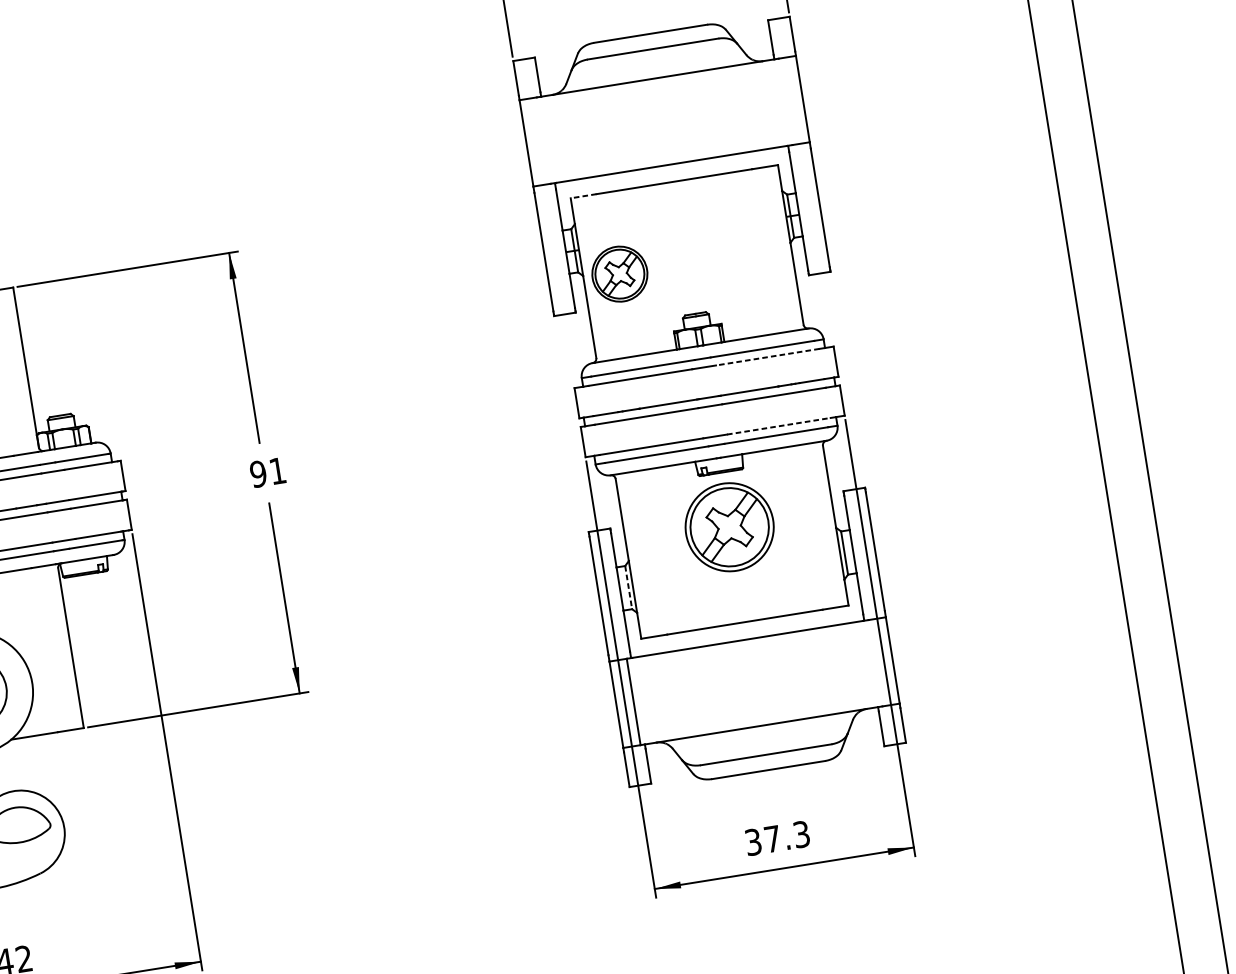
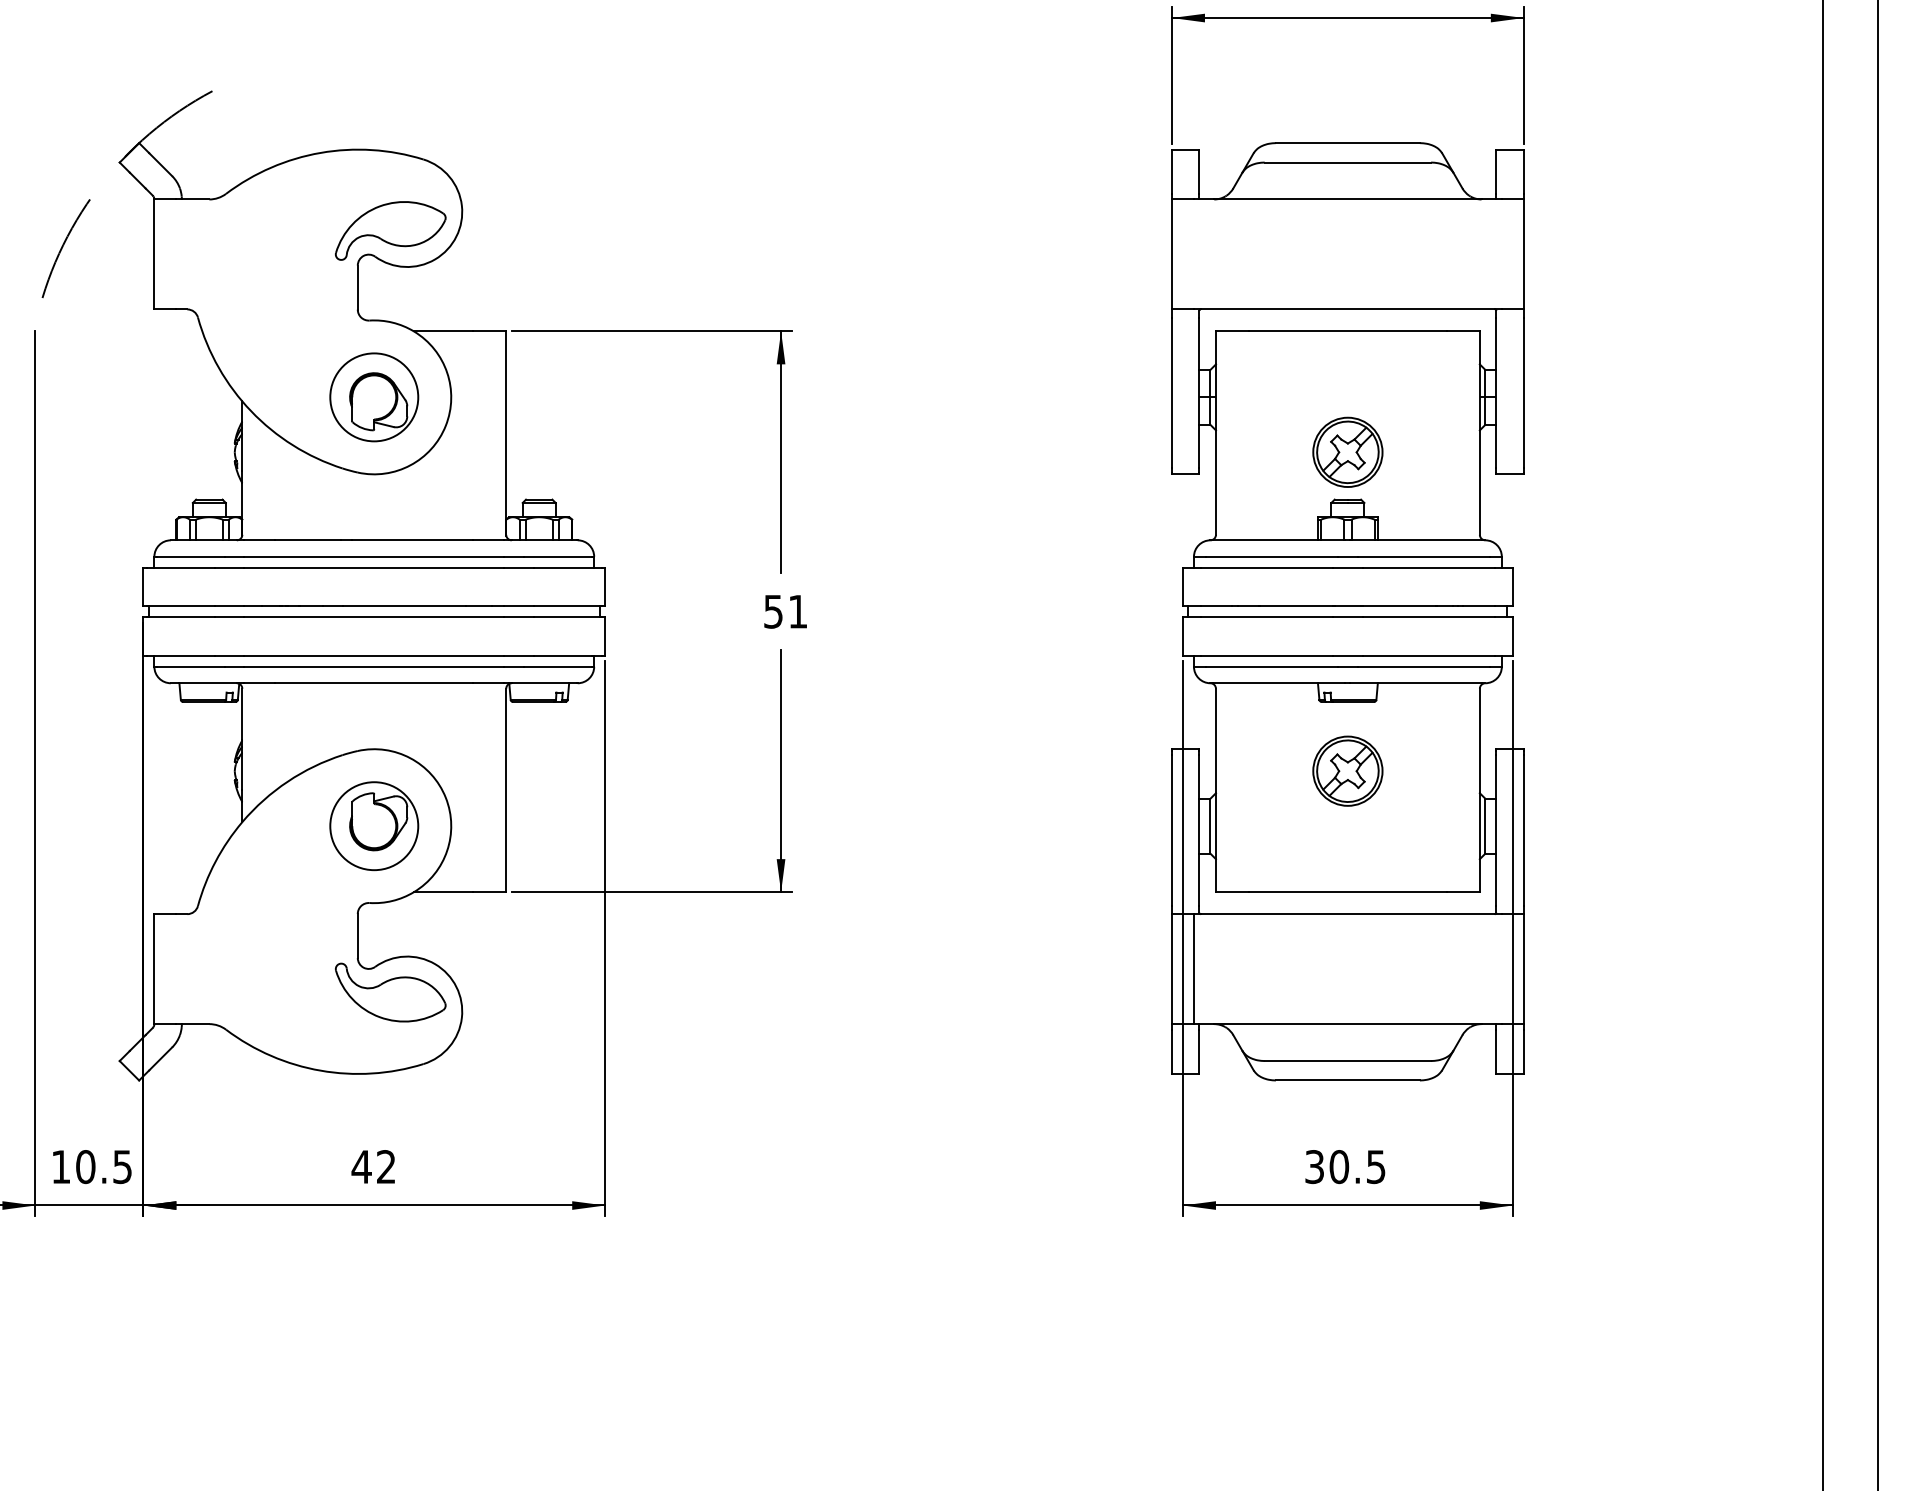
line: (582, 196) -> (1231, 331), dashed -> solid
part: (619, 273) -> (1347, 451), moved
line: (767, 356) -> (1428, 567), dashed -> solid
line: (778, 426) -> (1428, 655), dashed -> solid
text: (258, 473) -> (773, 611), 91 -> 51
part: (729, 526) -> (1347, 770), size x0.62
line: (628, 587) -> (1210, 826), dashed -> solid
text: (787, 837) -> (1357, 1167), 37.3 -> 30.5

